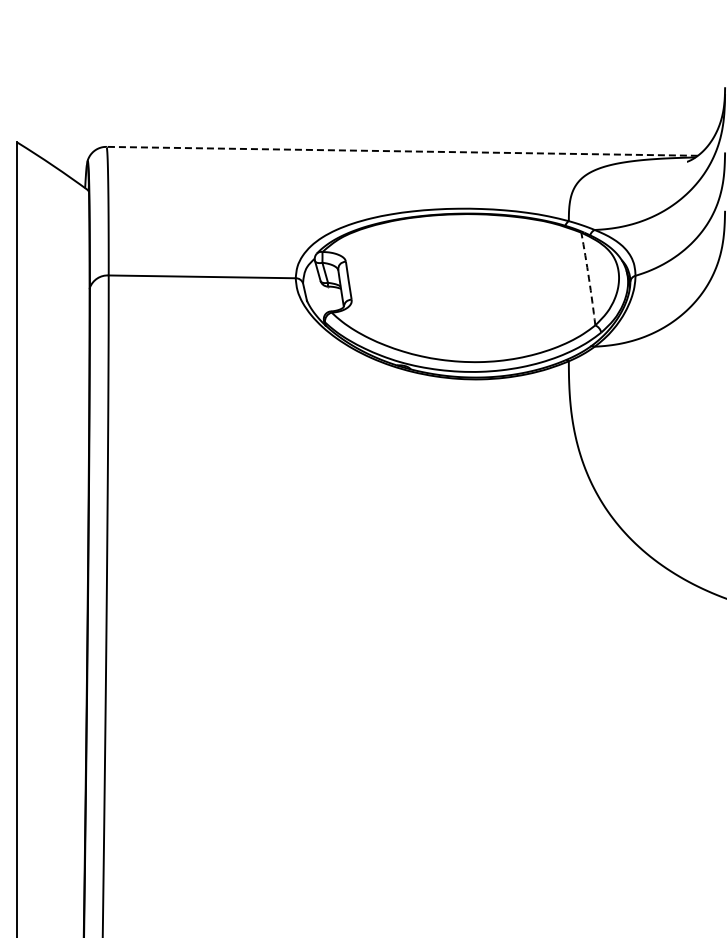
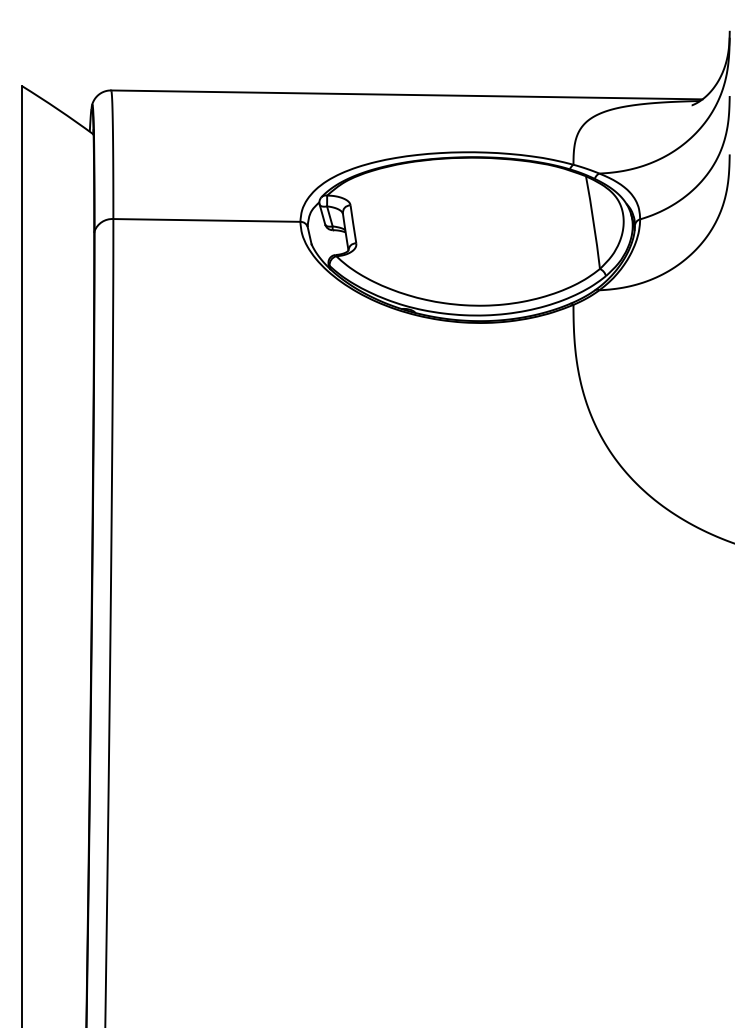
line: (401, 150) -> (406, 94), dashed -> solid
arc: (588, 278) -> (593, 222), dashed -> solid

